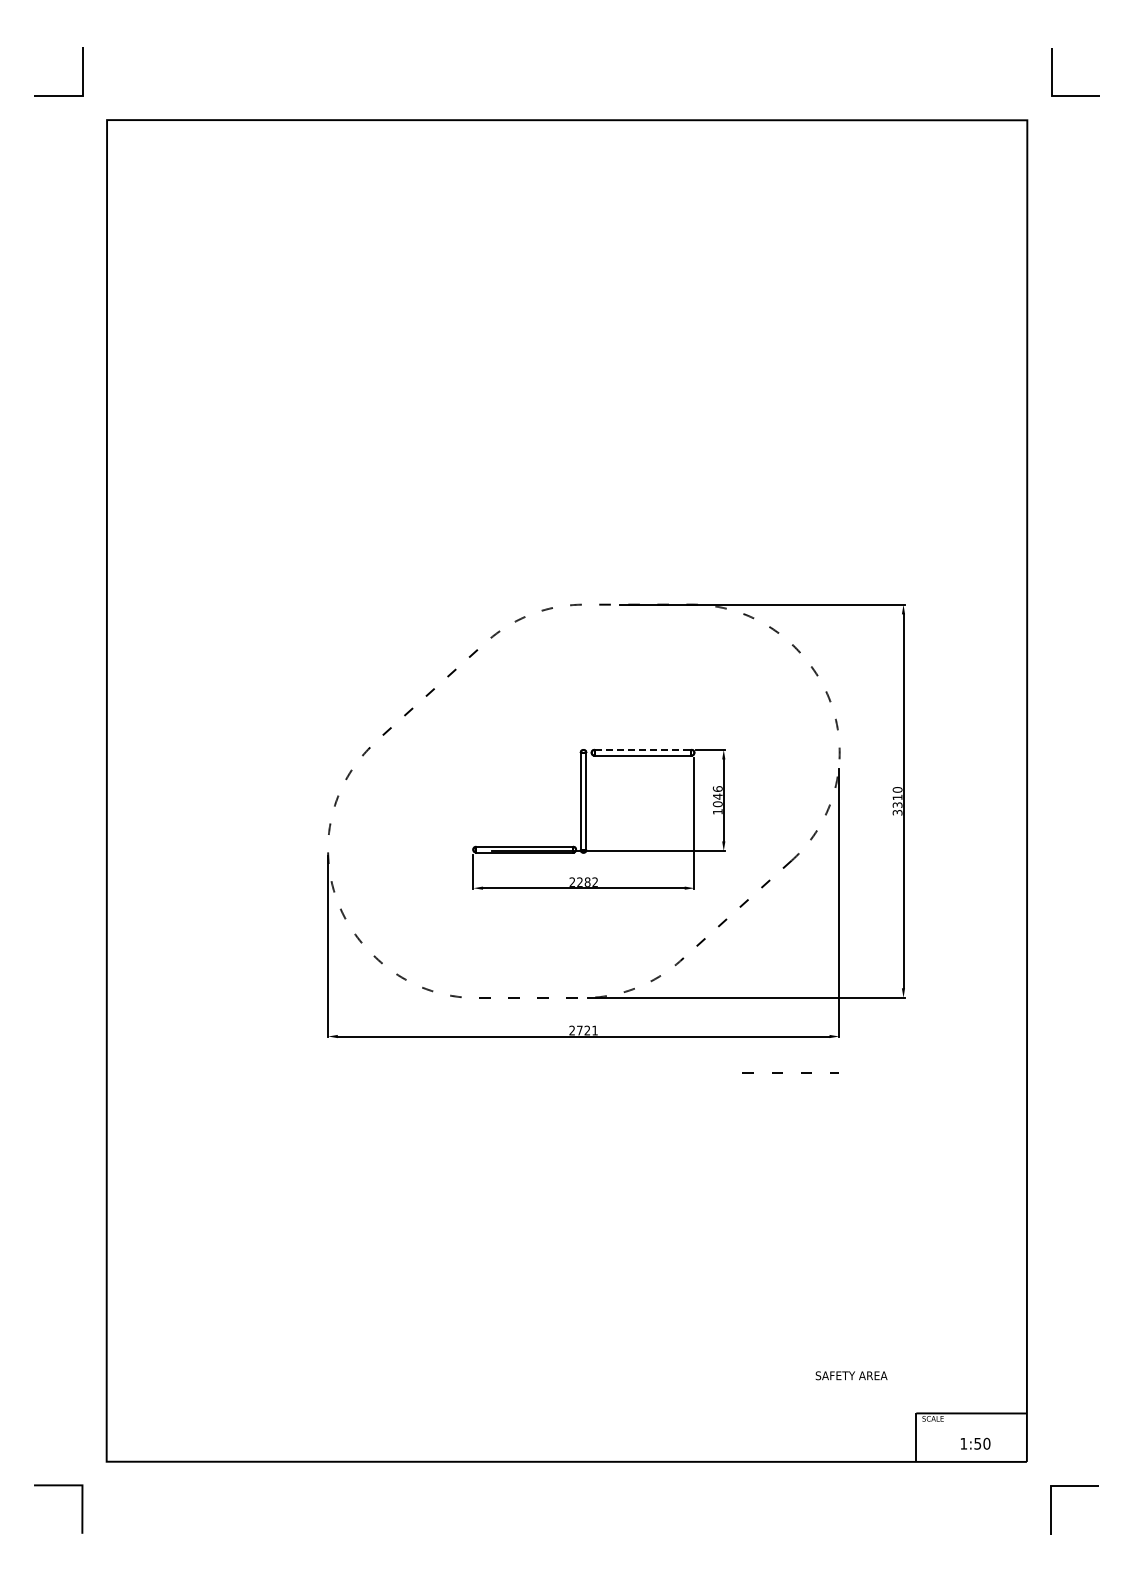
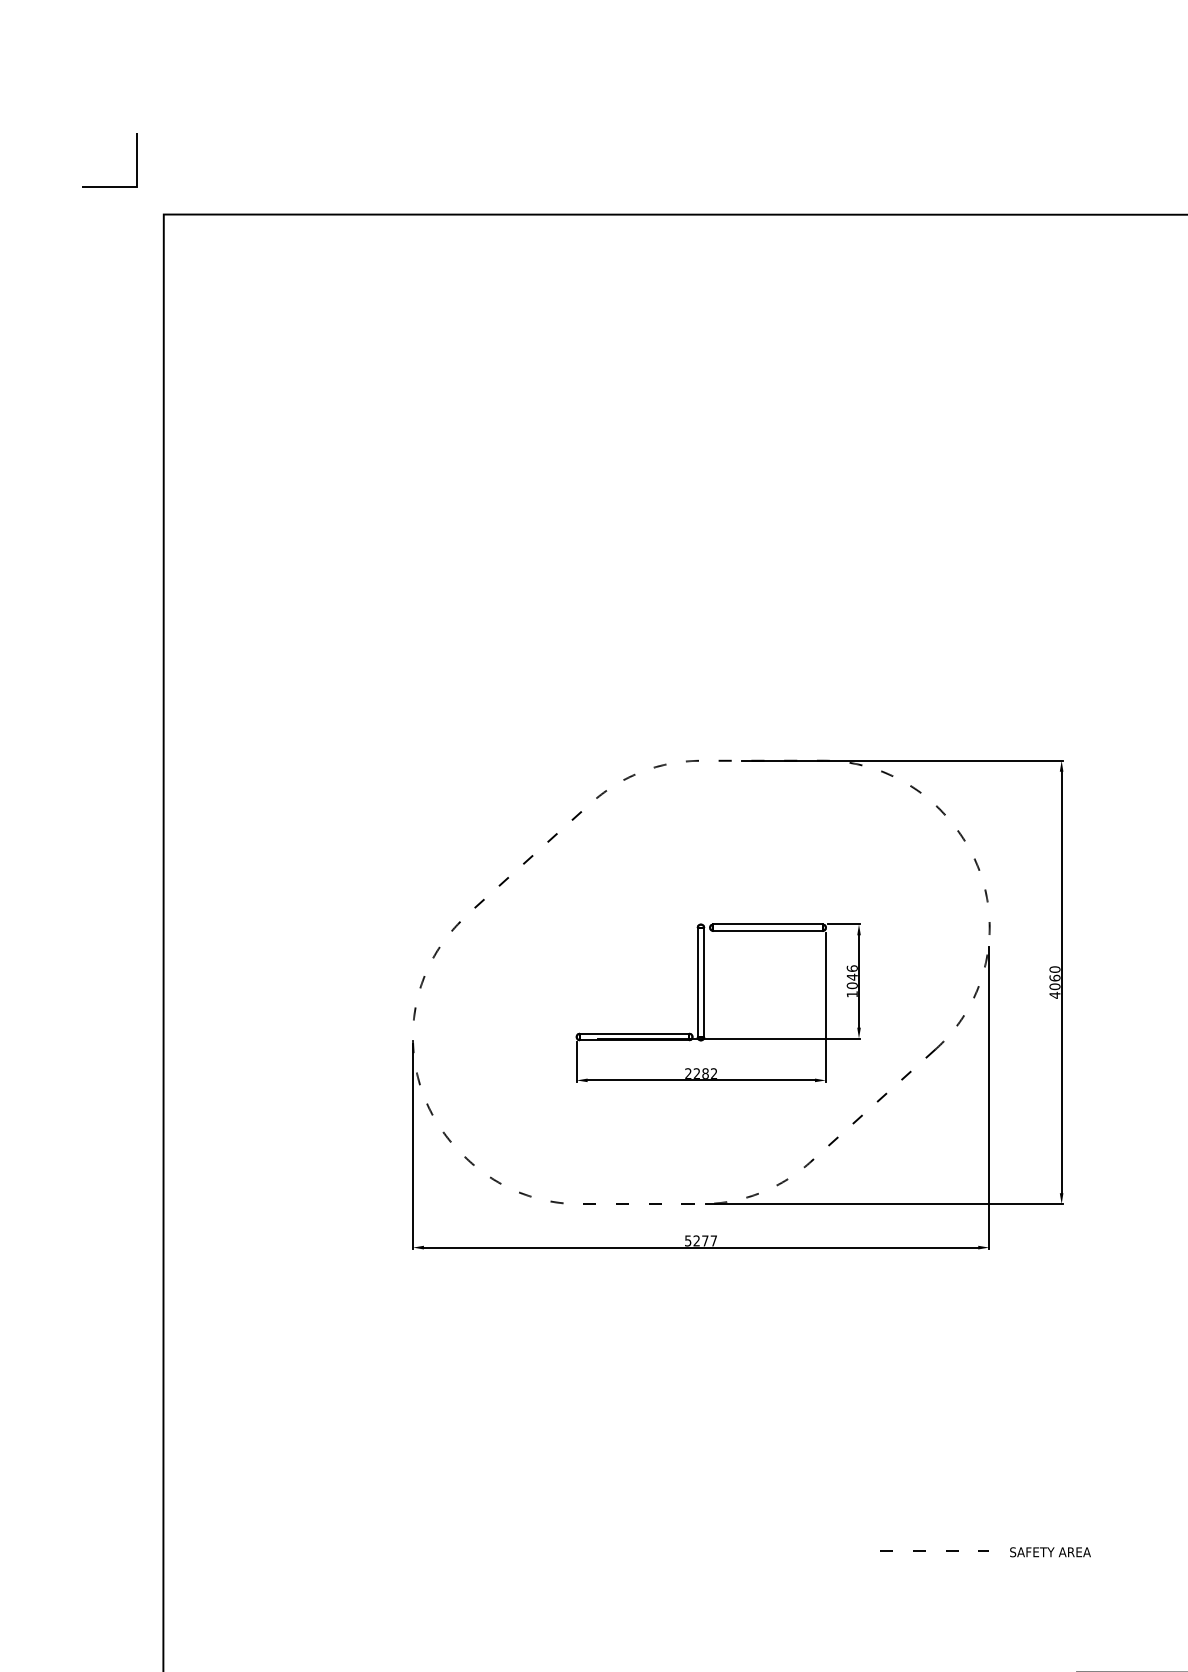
line: (643, 749) -> (768, 924), dashed -> solid
text: (897, 804) -> (1054, 986), 3310 -> 4060
text: (583, 1030) -> (700, 1240), 2721 -> 5277
line: (782, 1072) -> (925, 1550), moved
text: (851, 1375) -> (1050, 1551), moved

